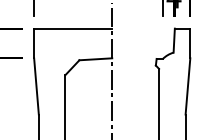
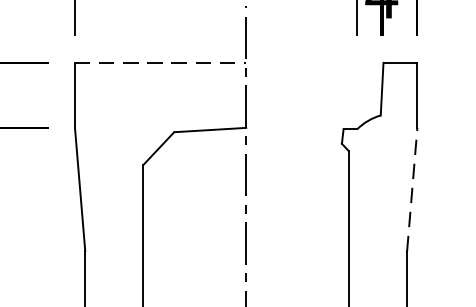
line: (73, 28) -> (161, 62), solid -> dashed
line: (188, 85) -> (413, 187), solid -> dashed

